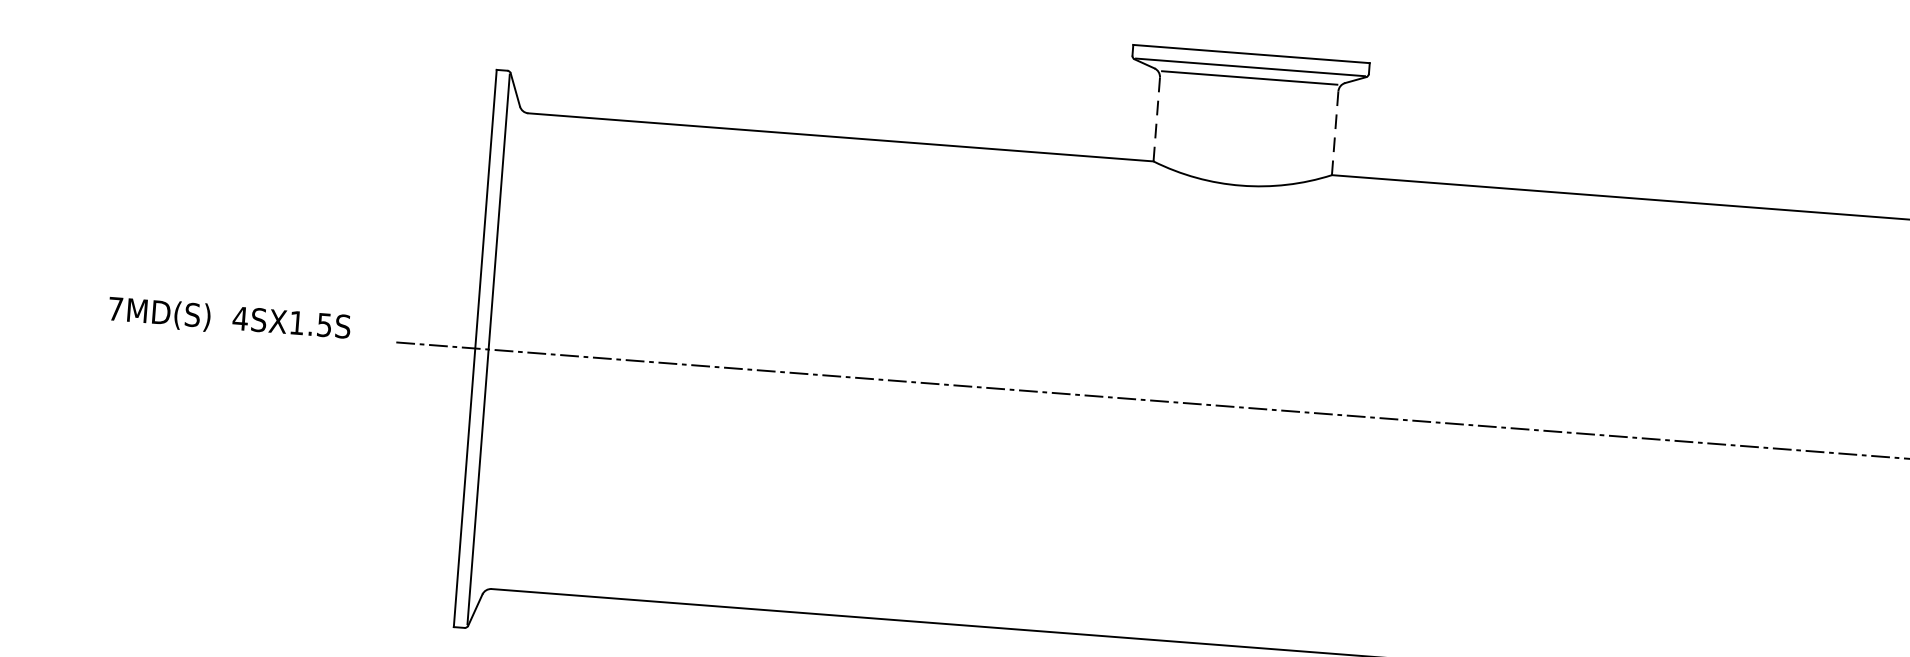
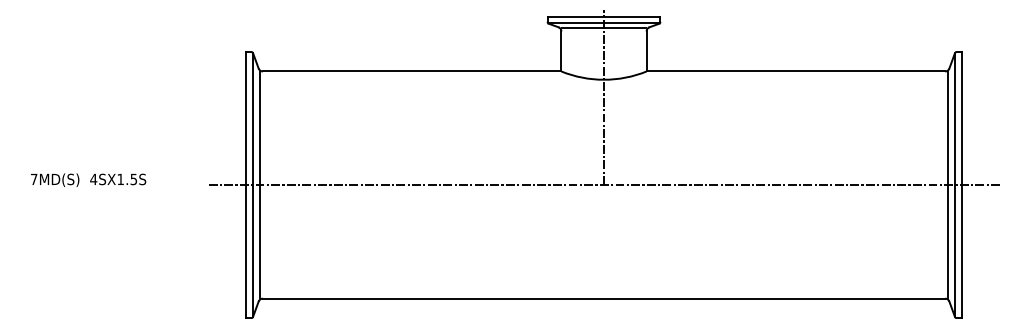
line: (1157, 117) -> (561, 50), dashed -> solid
line: (1335, 131) -> (646, 50), dashed -> solid
line: (1239, 222) -> (604, 97), added
text: (229, 317) -> (88, 179), moved
line: (502, 351) -> (259, 185), added

